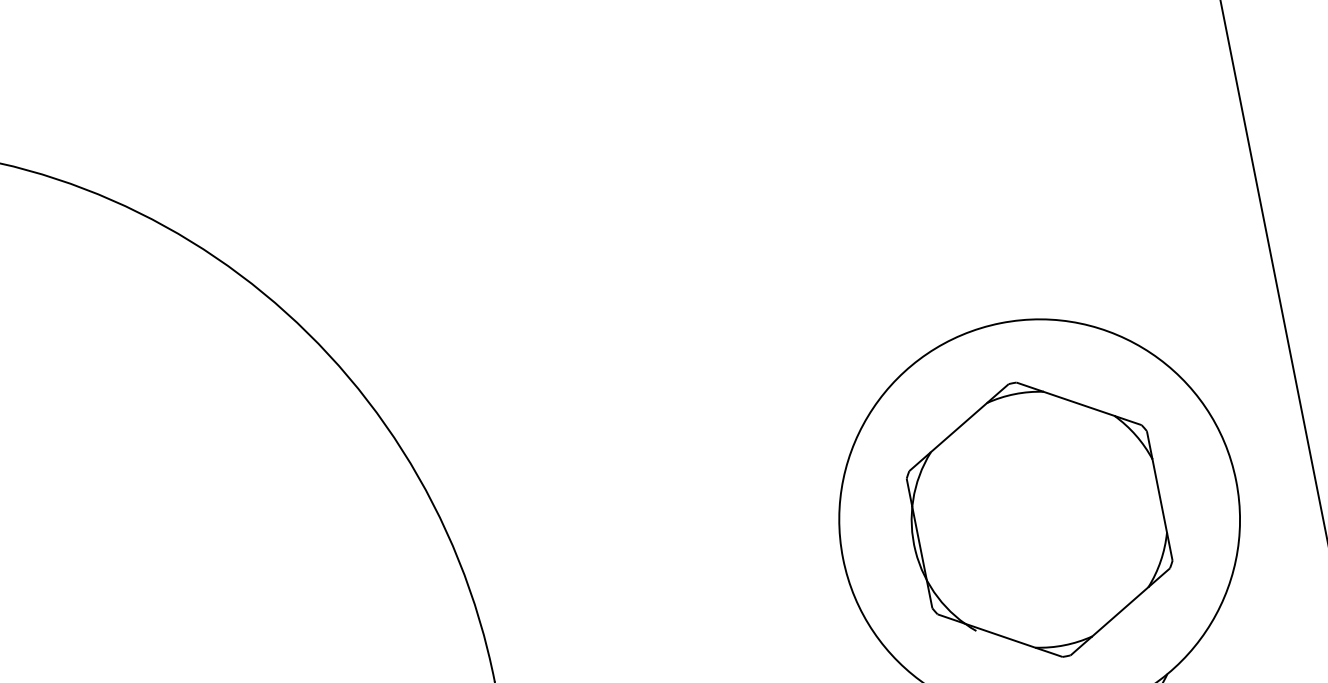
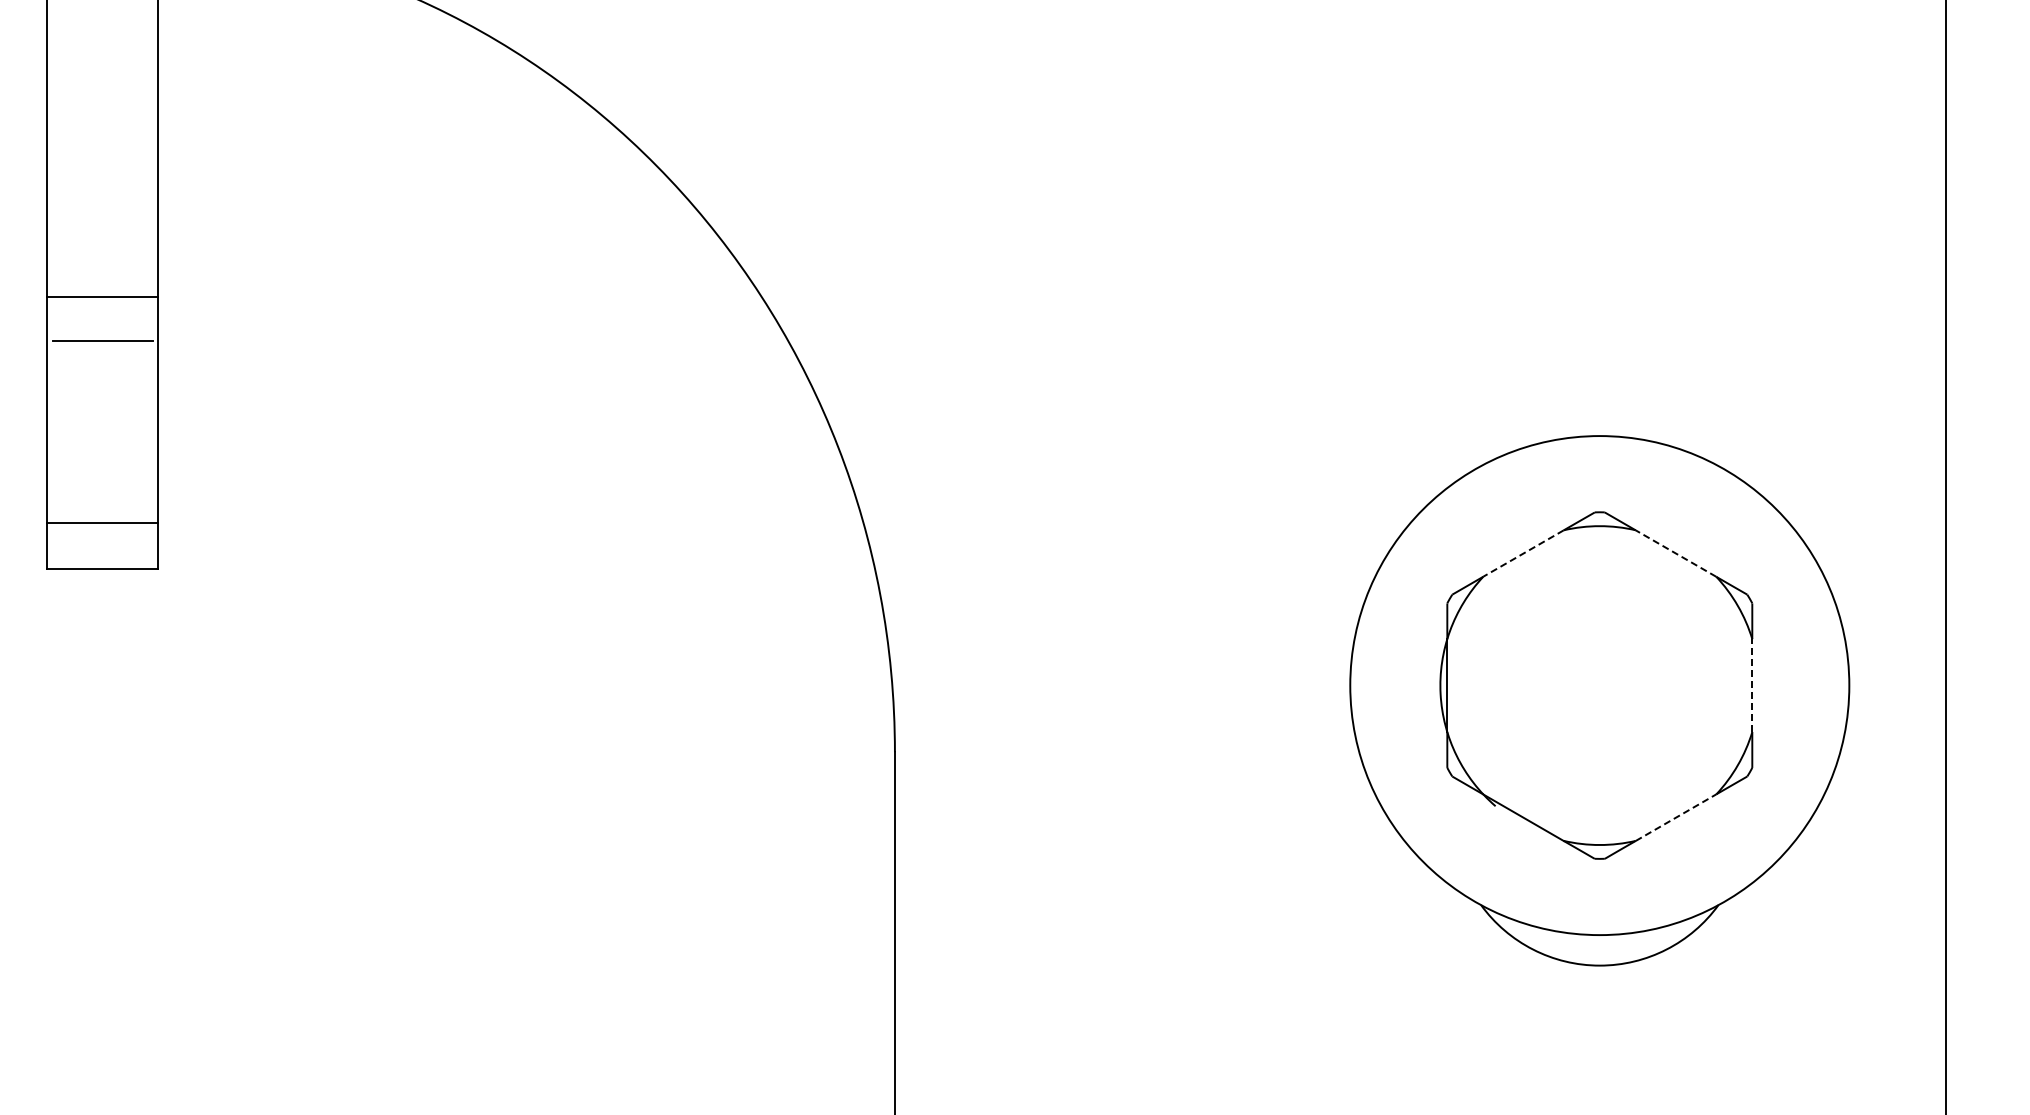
line: (1078, 403) -> (1675, 553), solid -> dashed
line: (958, 427) -> (1523, 553), solid -> dashed
line: (1159, 495) -> (1752, 685), solid -> dashed
line: (1119, 611) -> (1675, 817), solid -> dashed

